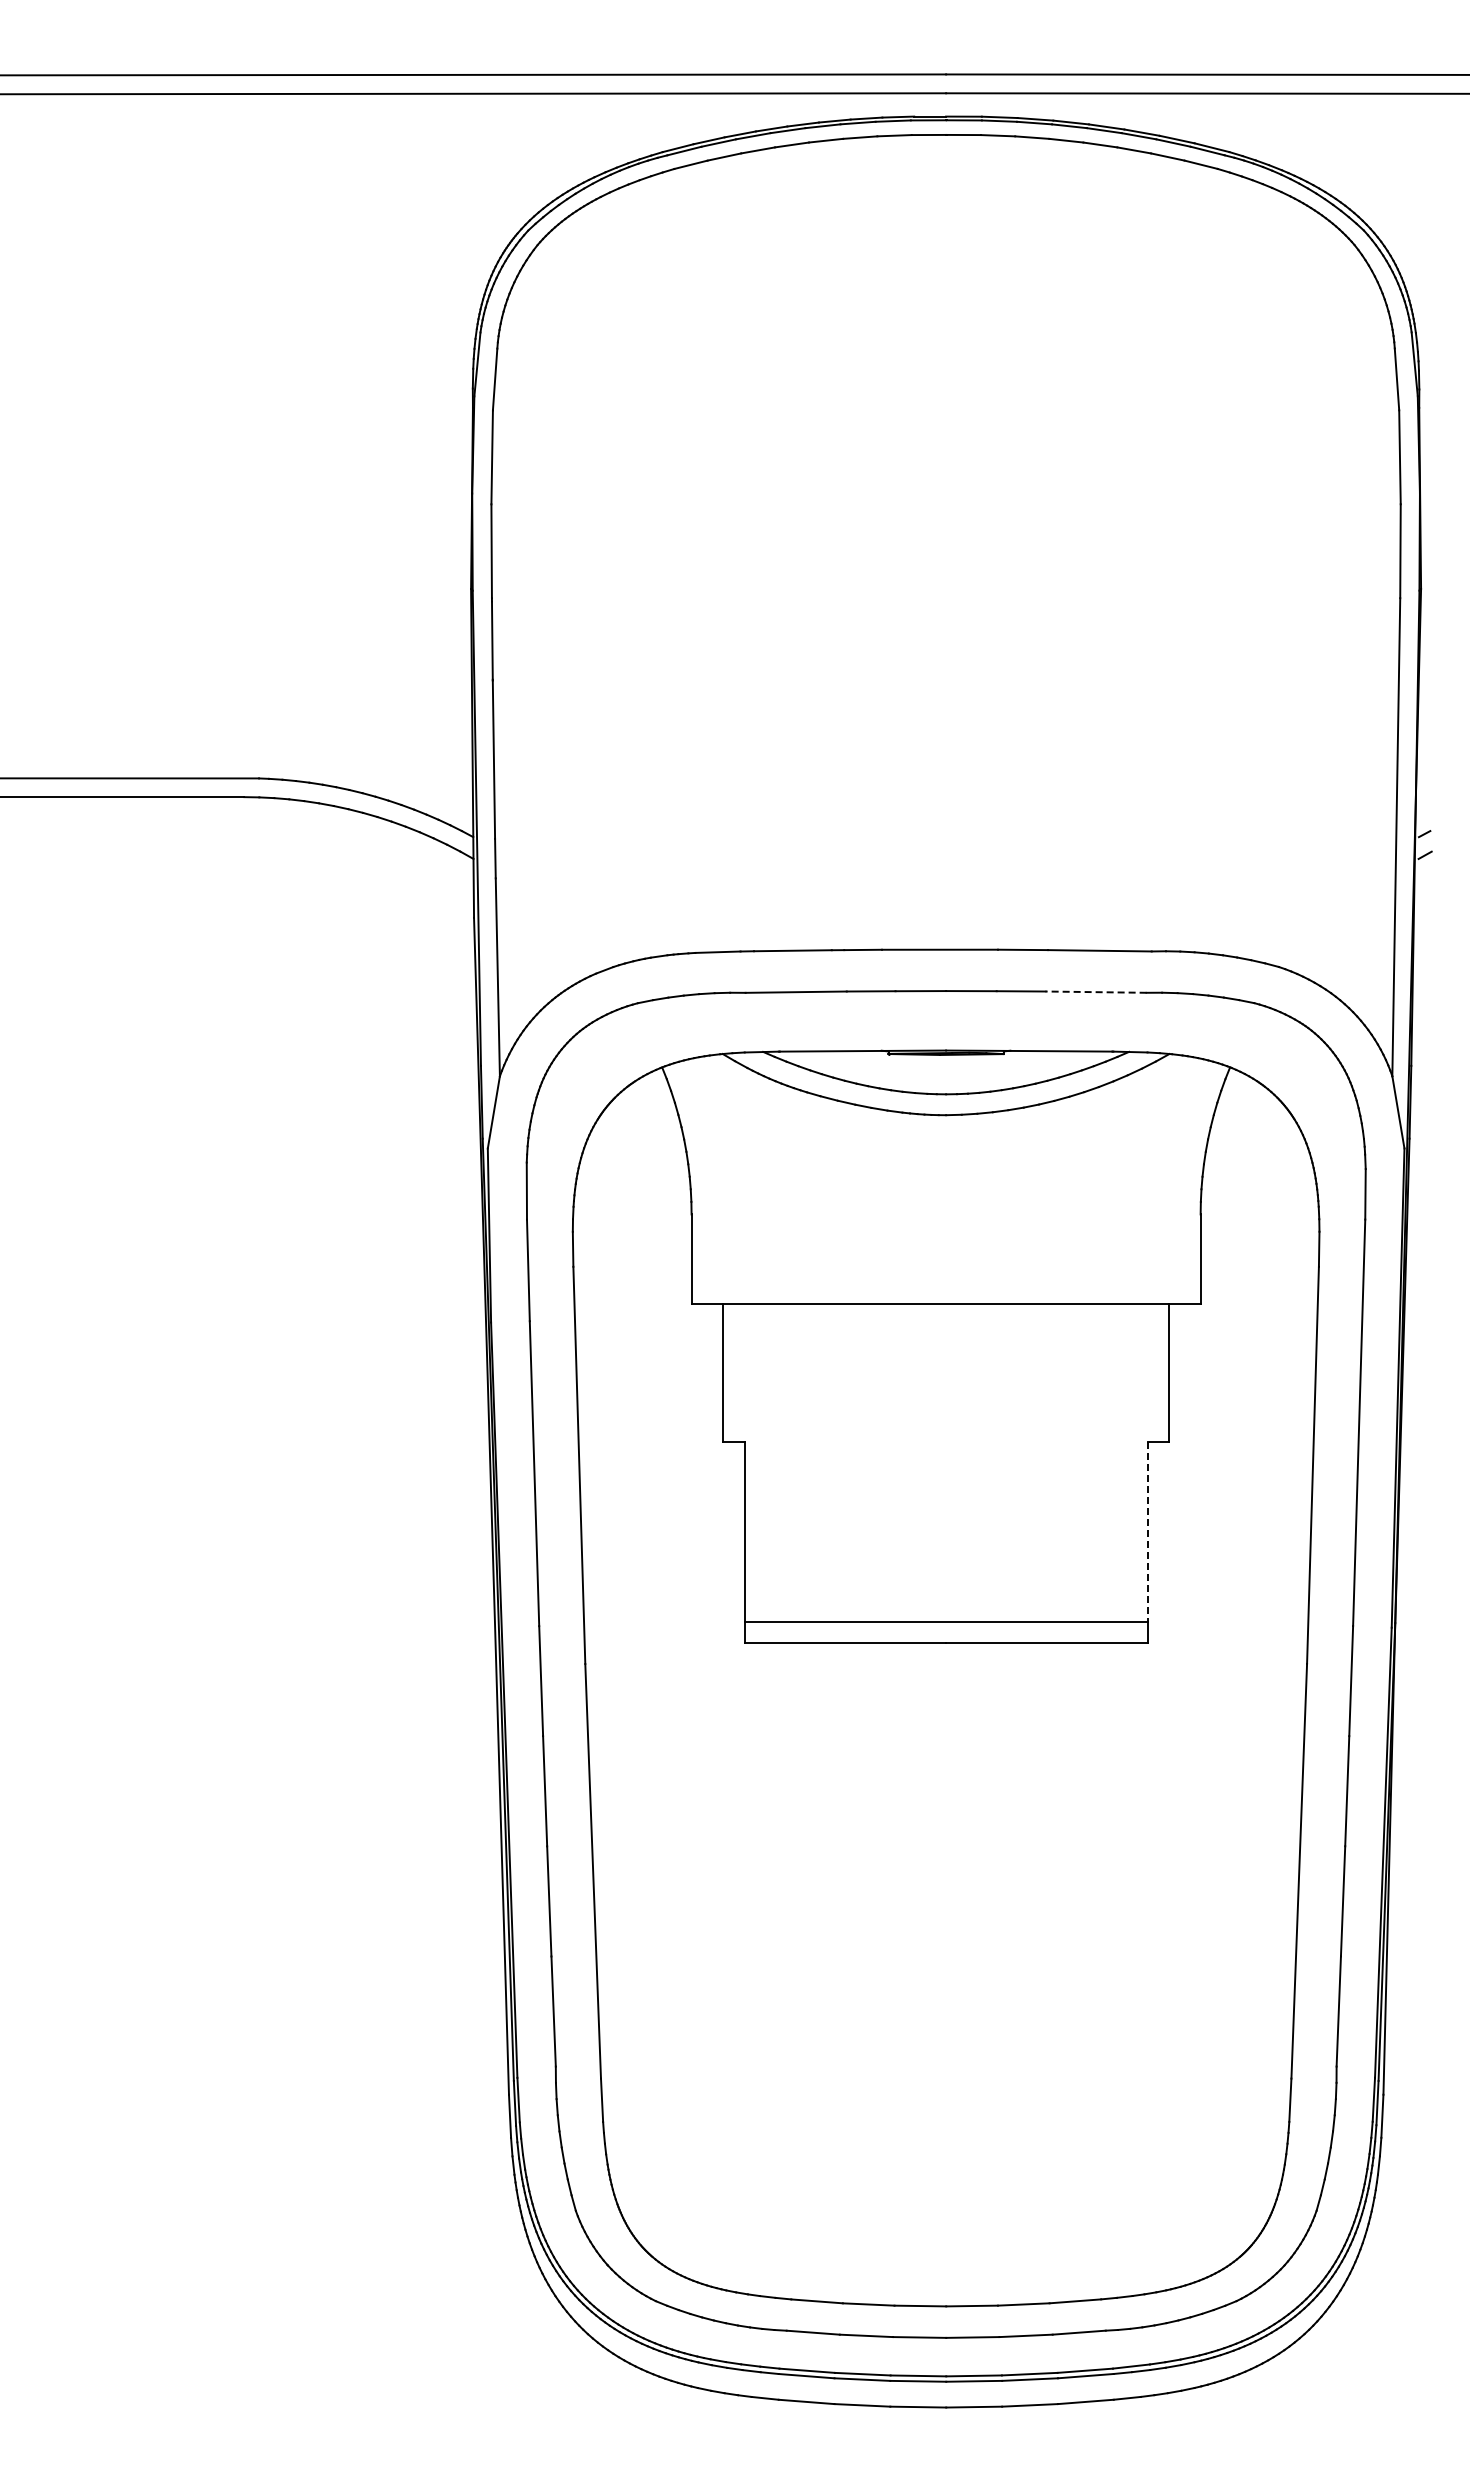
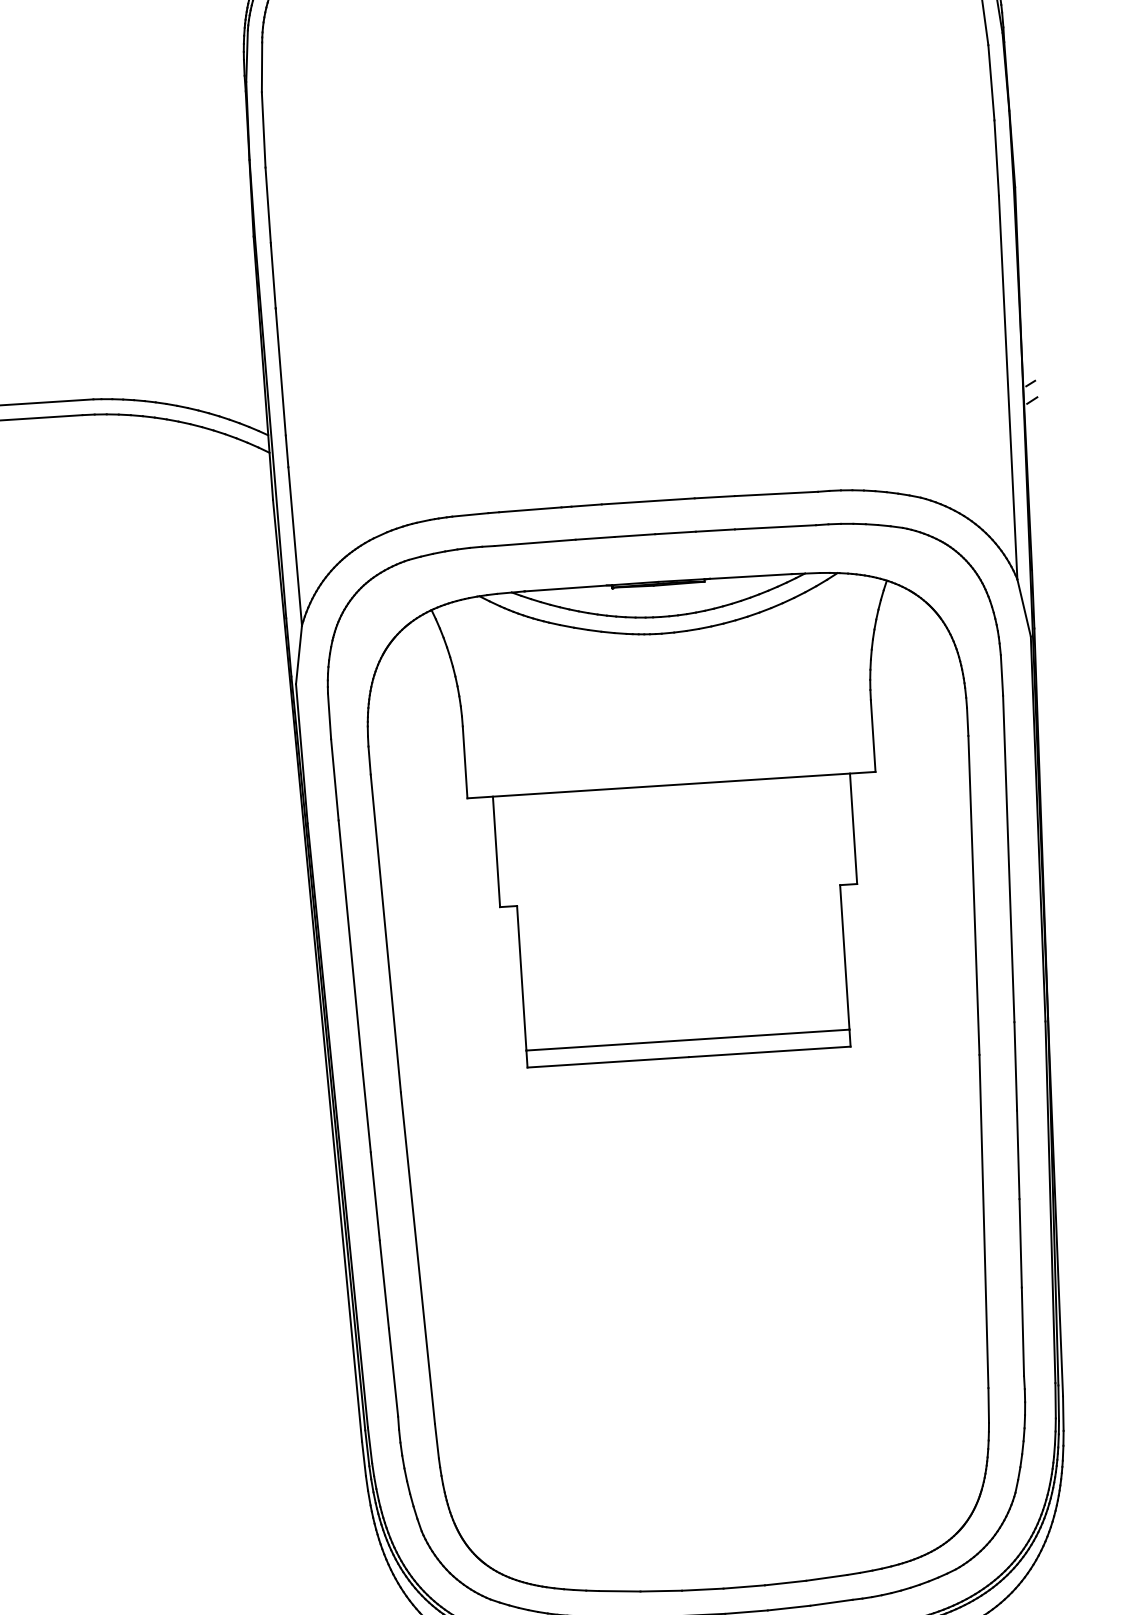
line: (1096, 992) -> (775, 527), dashed -> solid
line: (1147, 1532) -> (844, 957), dashed -> solid

